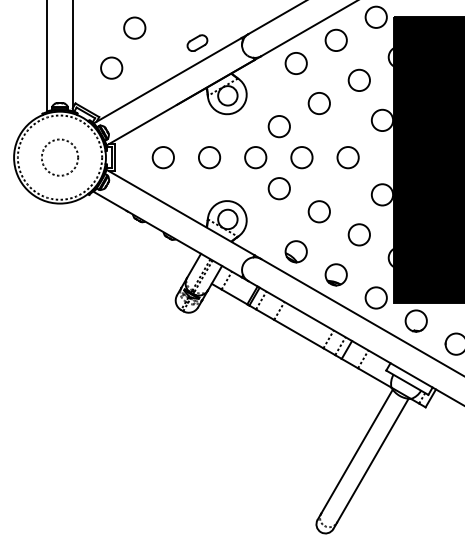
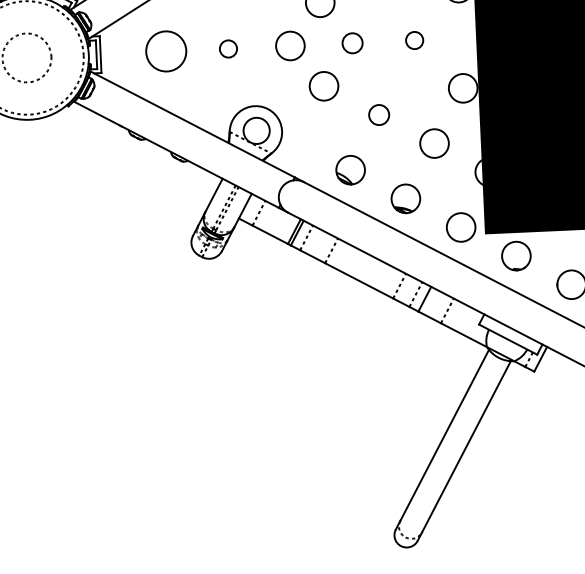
circle: (162, 157) -> (164, 51), size x1.4
circle: (209, 157) -> (228, 48), size x0.6
circle: (301, 157) -> (351, 43), size x0.7
circle: (347, 157) -> (413, 40), size x0.6
circle: (318, 211) -> (378, 114), size x0.7

